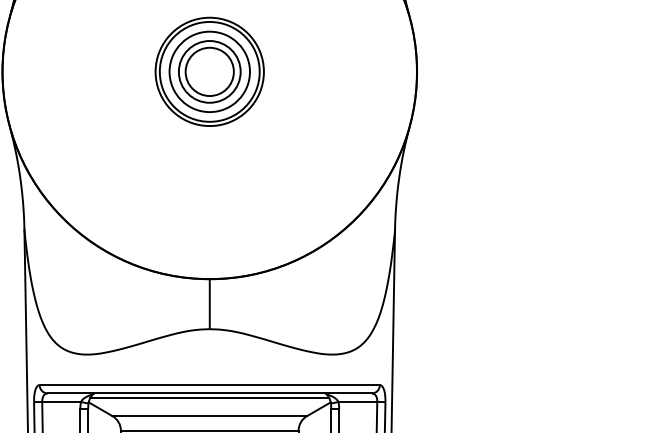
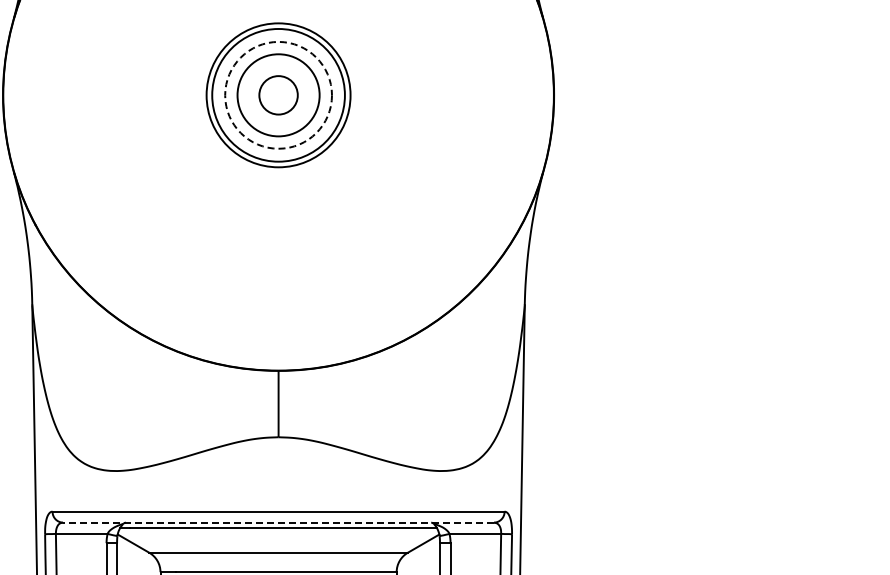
circle: (209, 71) -> (278, 94), solid -> dashed
circle: (209, 72) -> (278, 95), size x0.6
line: (209, 393) -> (278, 522), solid -> dashed

